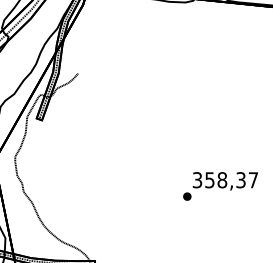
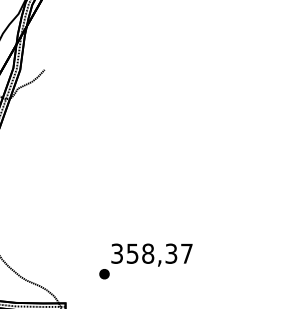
text: (220, 186) -> (145, 261), moved

